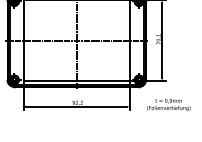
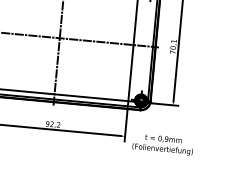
text: (168, 104) -> (162, 143), moved

